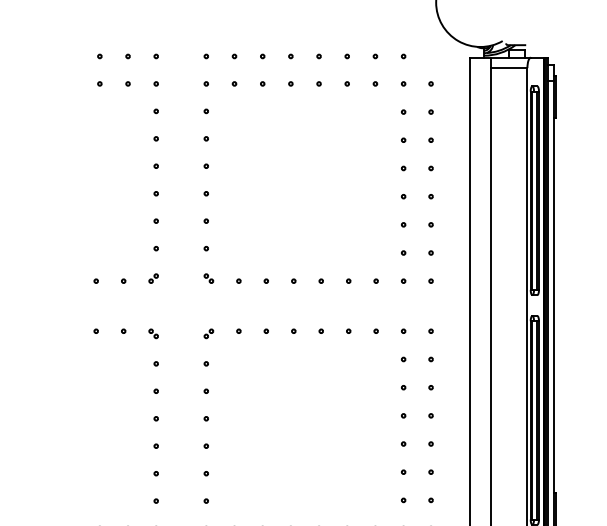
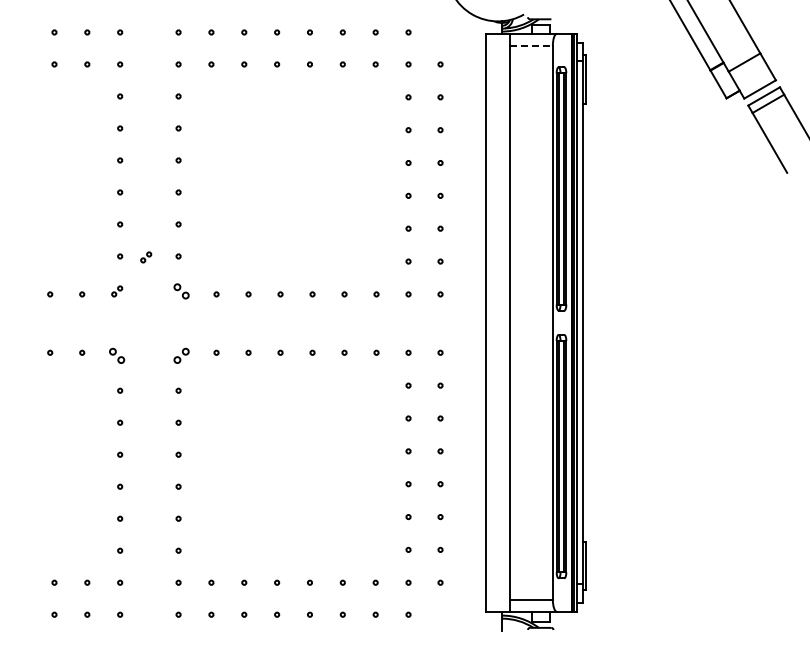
line: (509, 68) -> (532, 46), solid -> dashed
part: (178, 249) -> (146, 257), added
part: (208, 278) -> (181, 291), size x1.4
part: (153, 333) -> (117, 355), size x1.4
part: (208, 333) -> (181, 355), size x1.4

